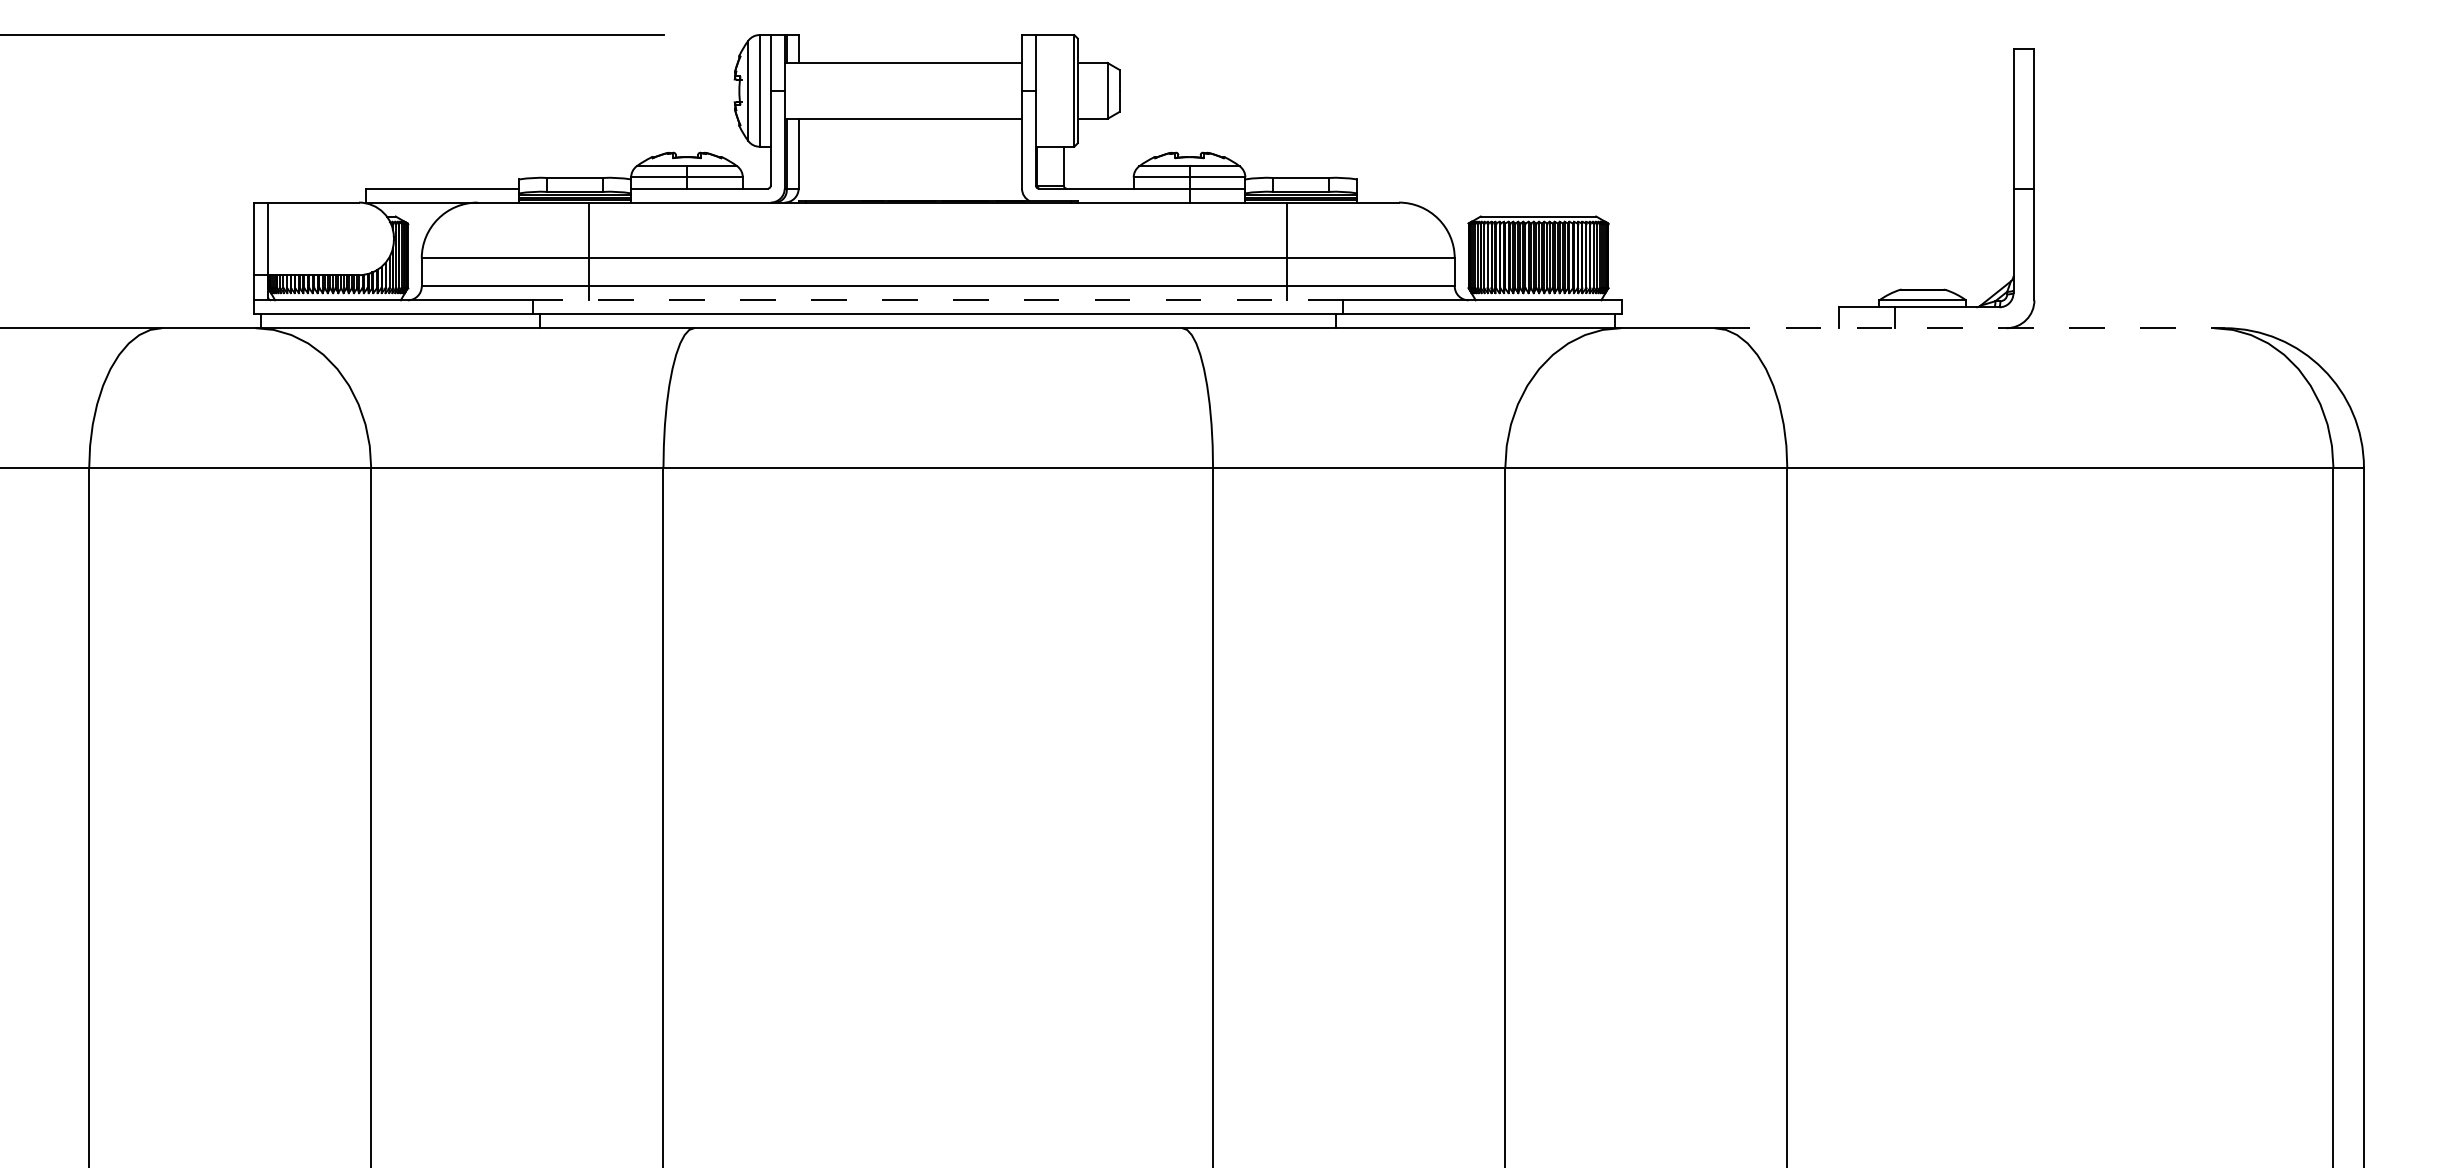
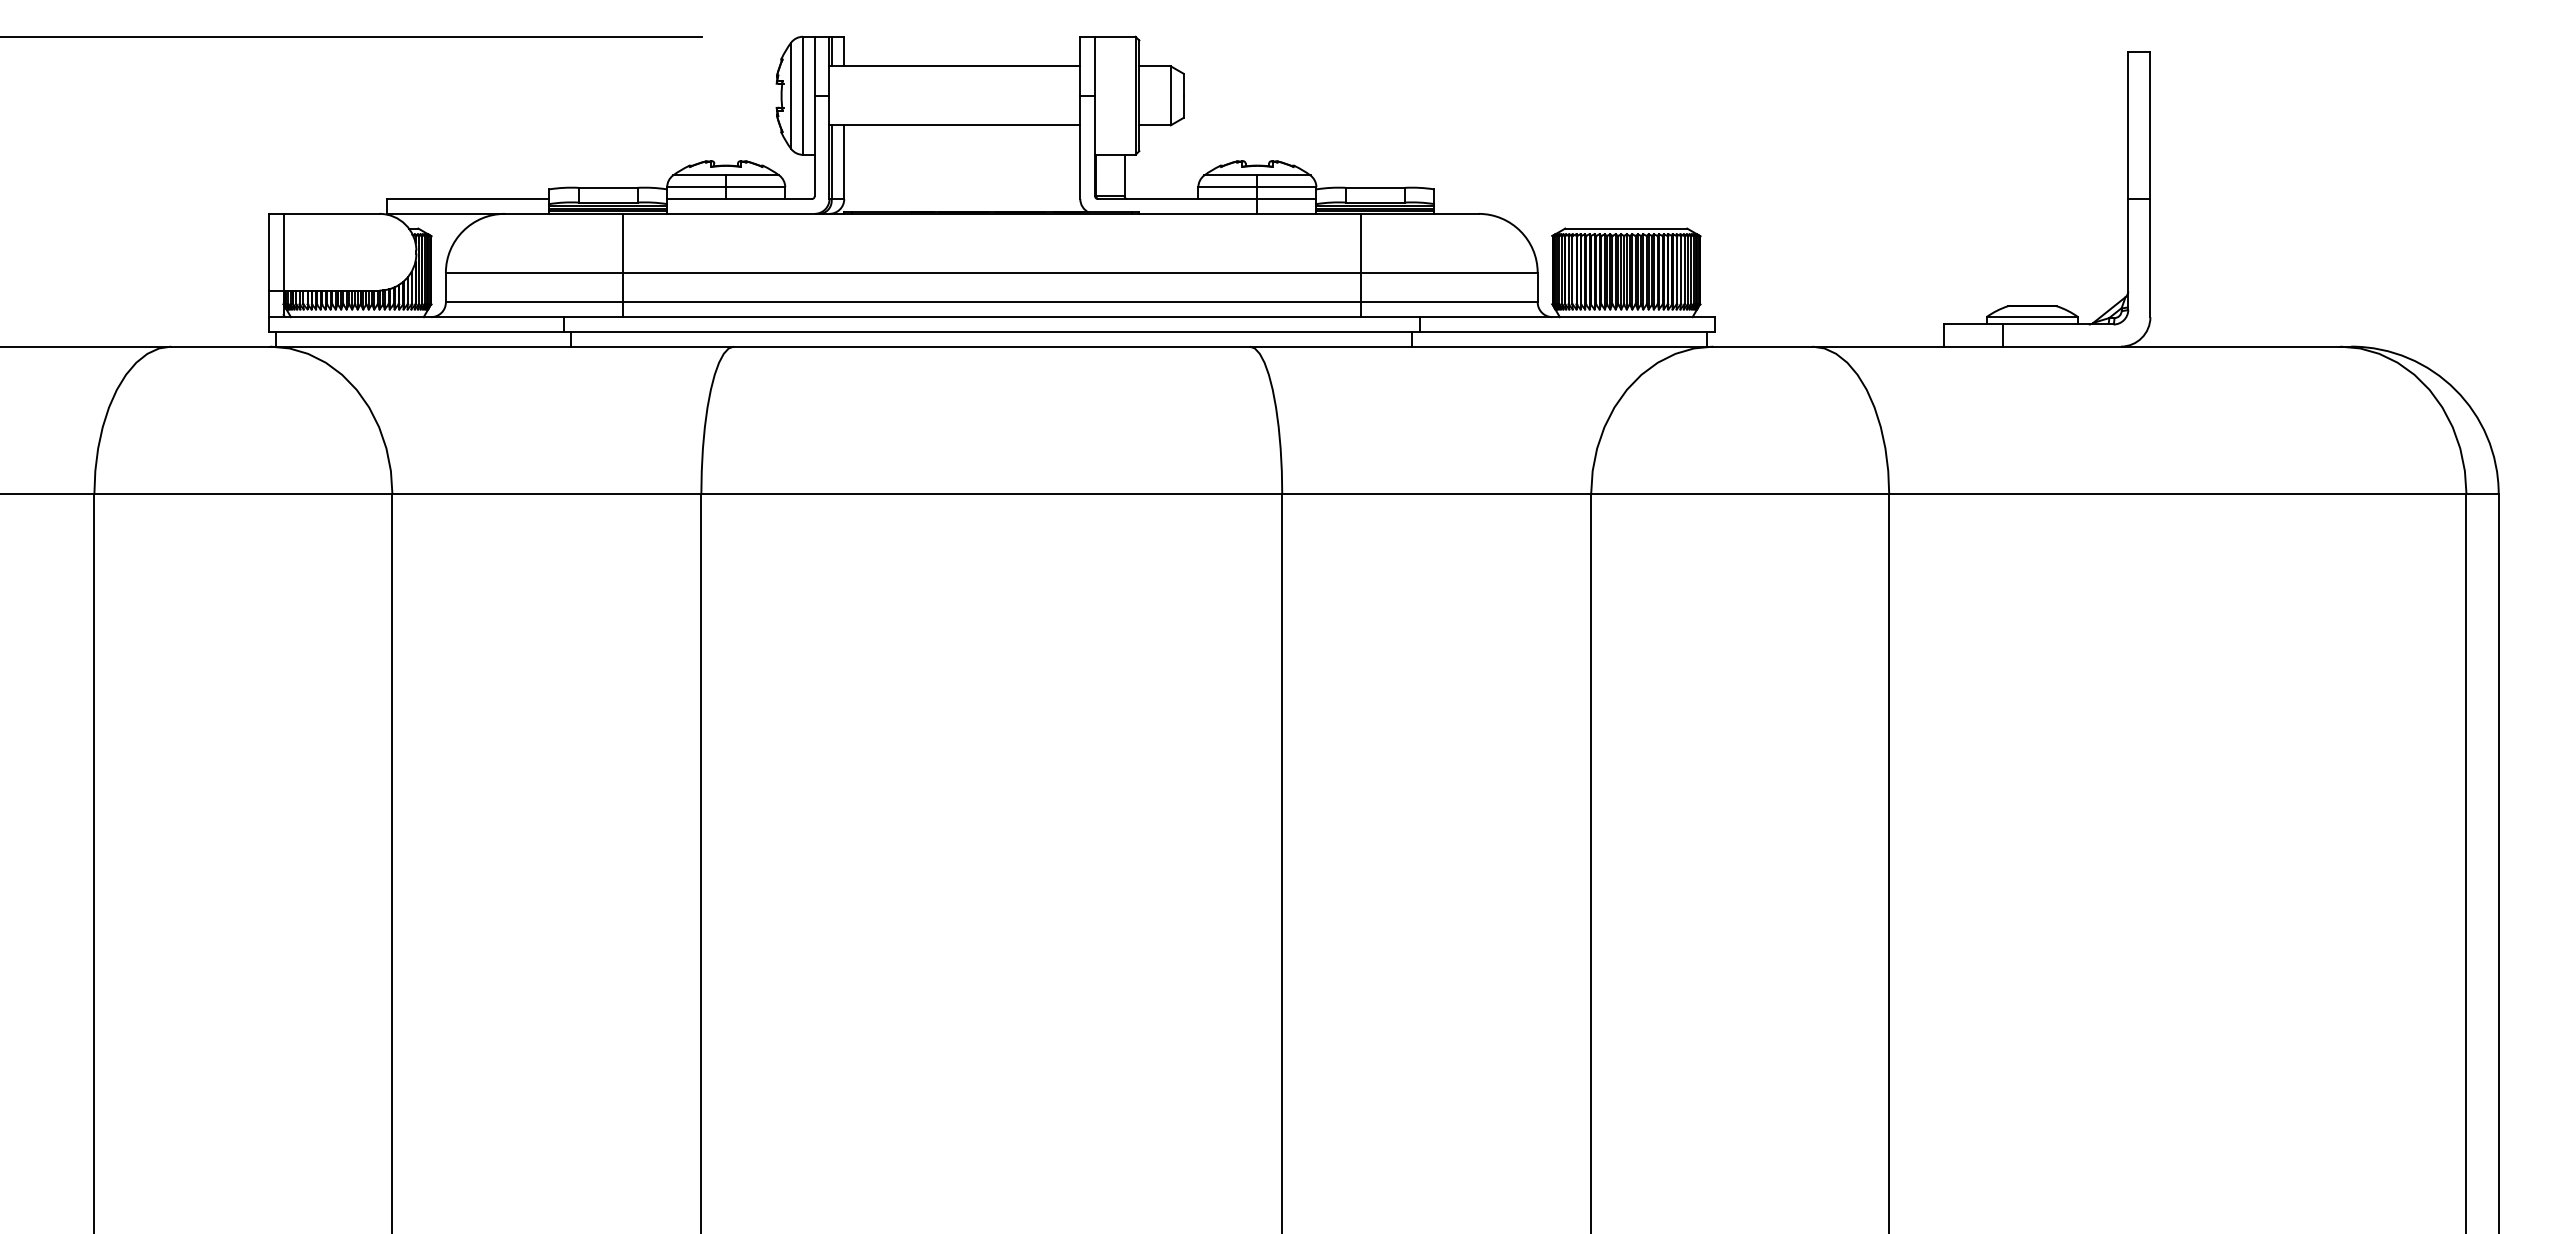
line: (937, 300) -> (991, 317), dashed -> solid
line: (1964, 328) -> (2076, 346), dashed -> solid

